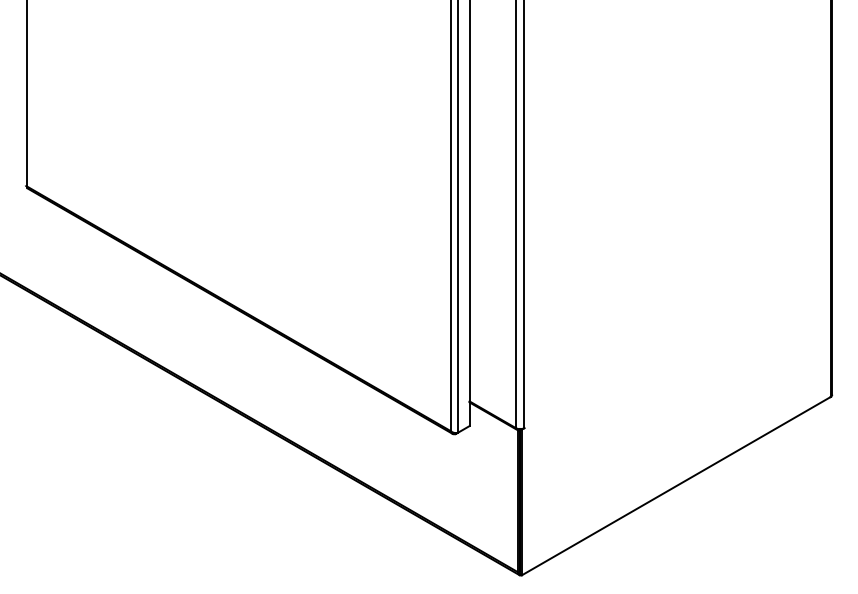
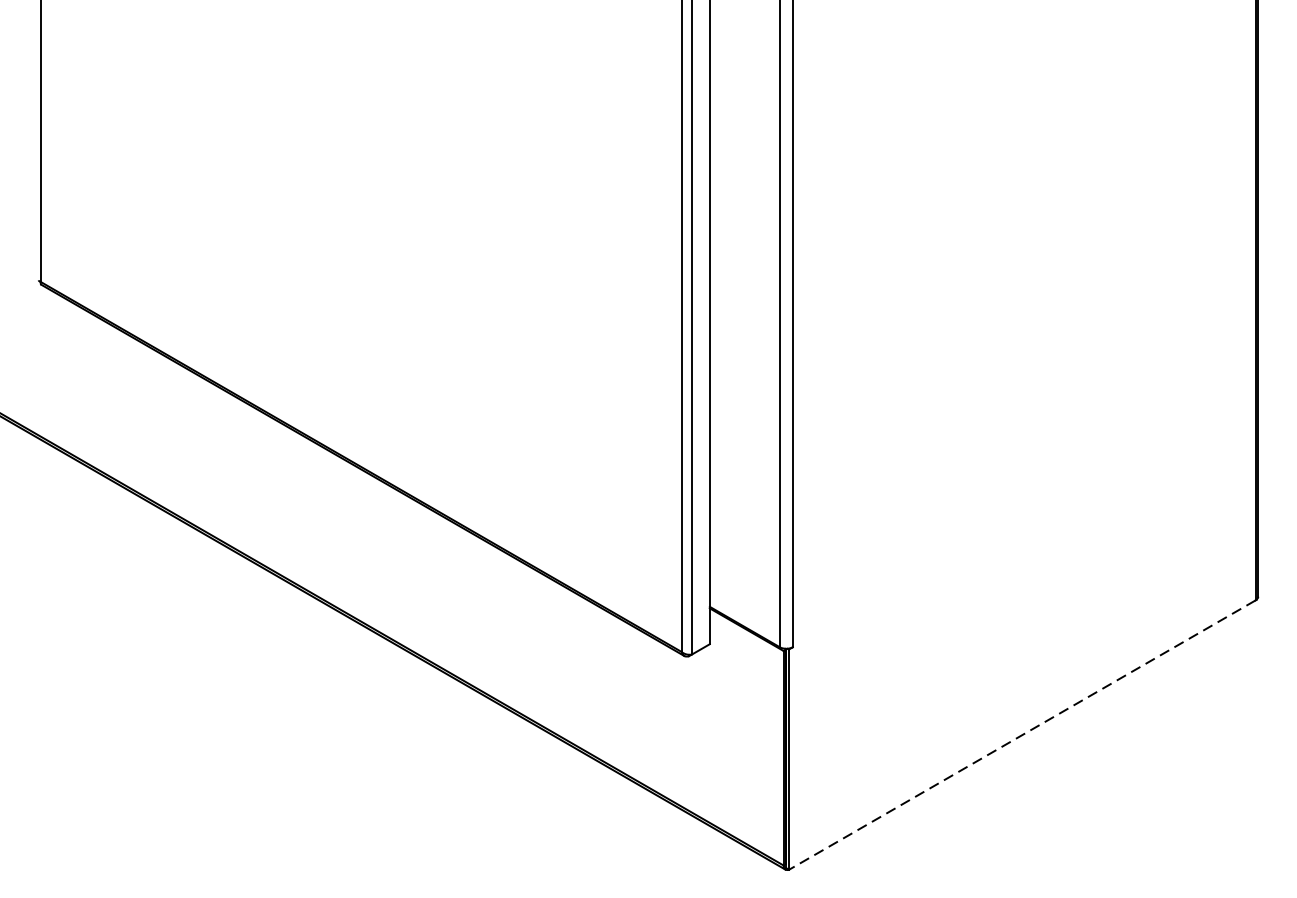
line: (675, 486) -> (1021, 735), solid -> dashed

